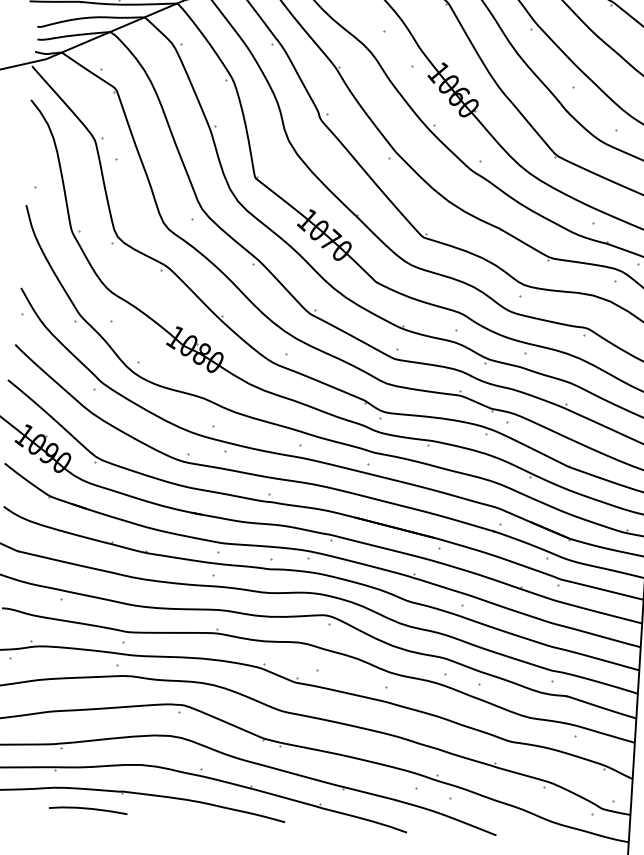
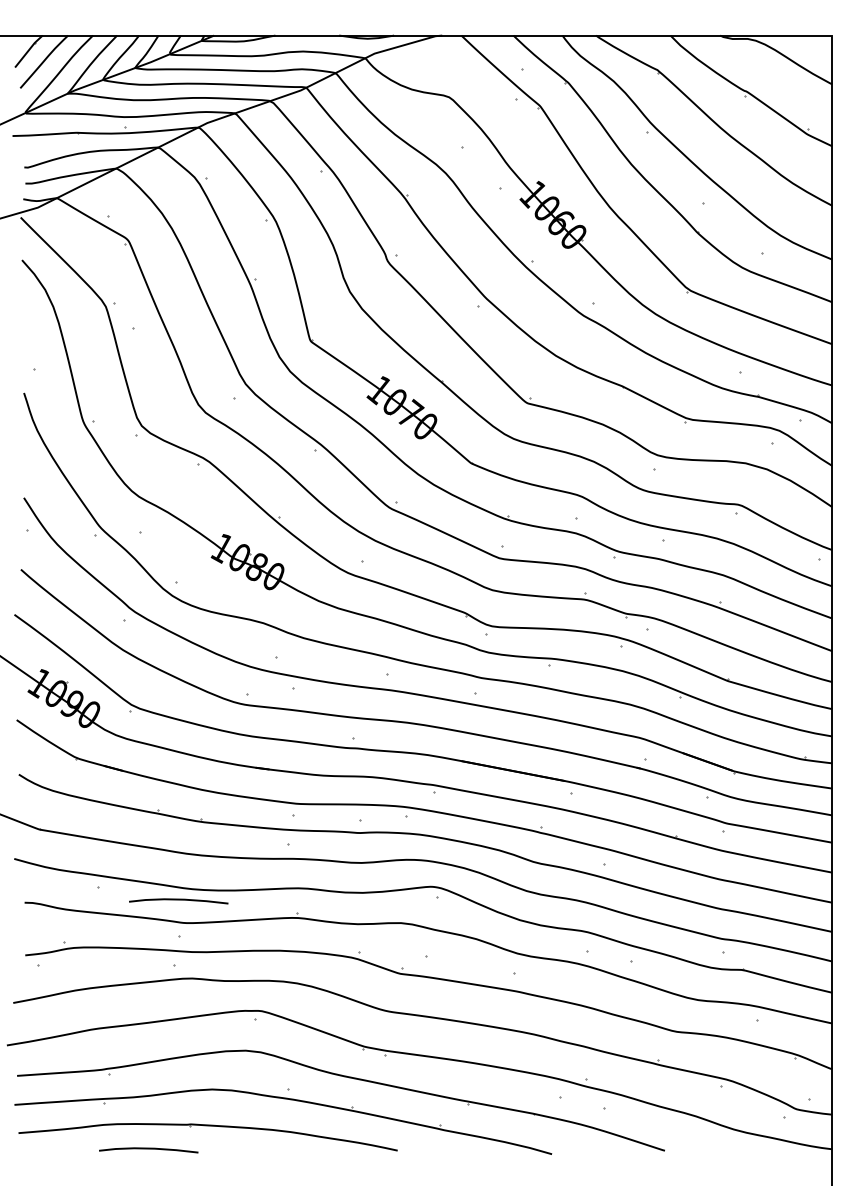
curve: (123, 613) -> (178, 900), added

